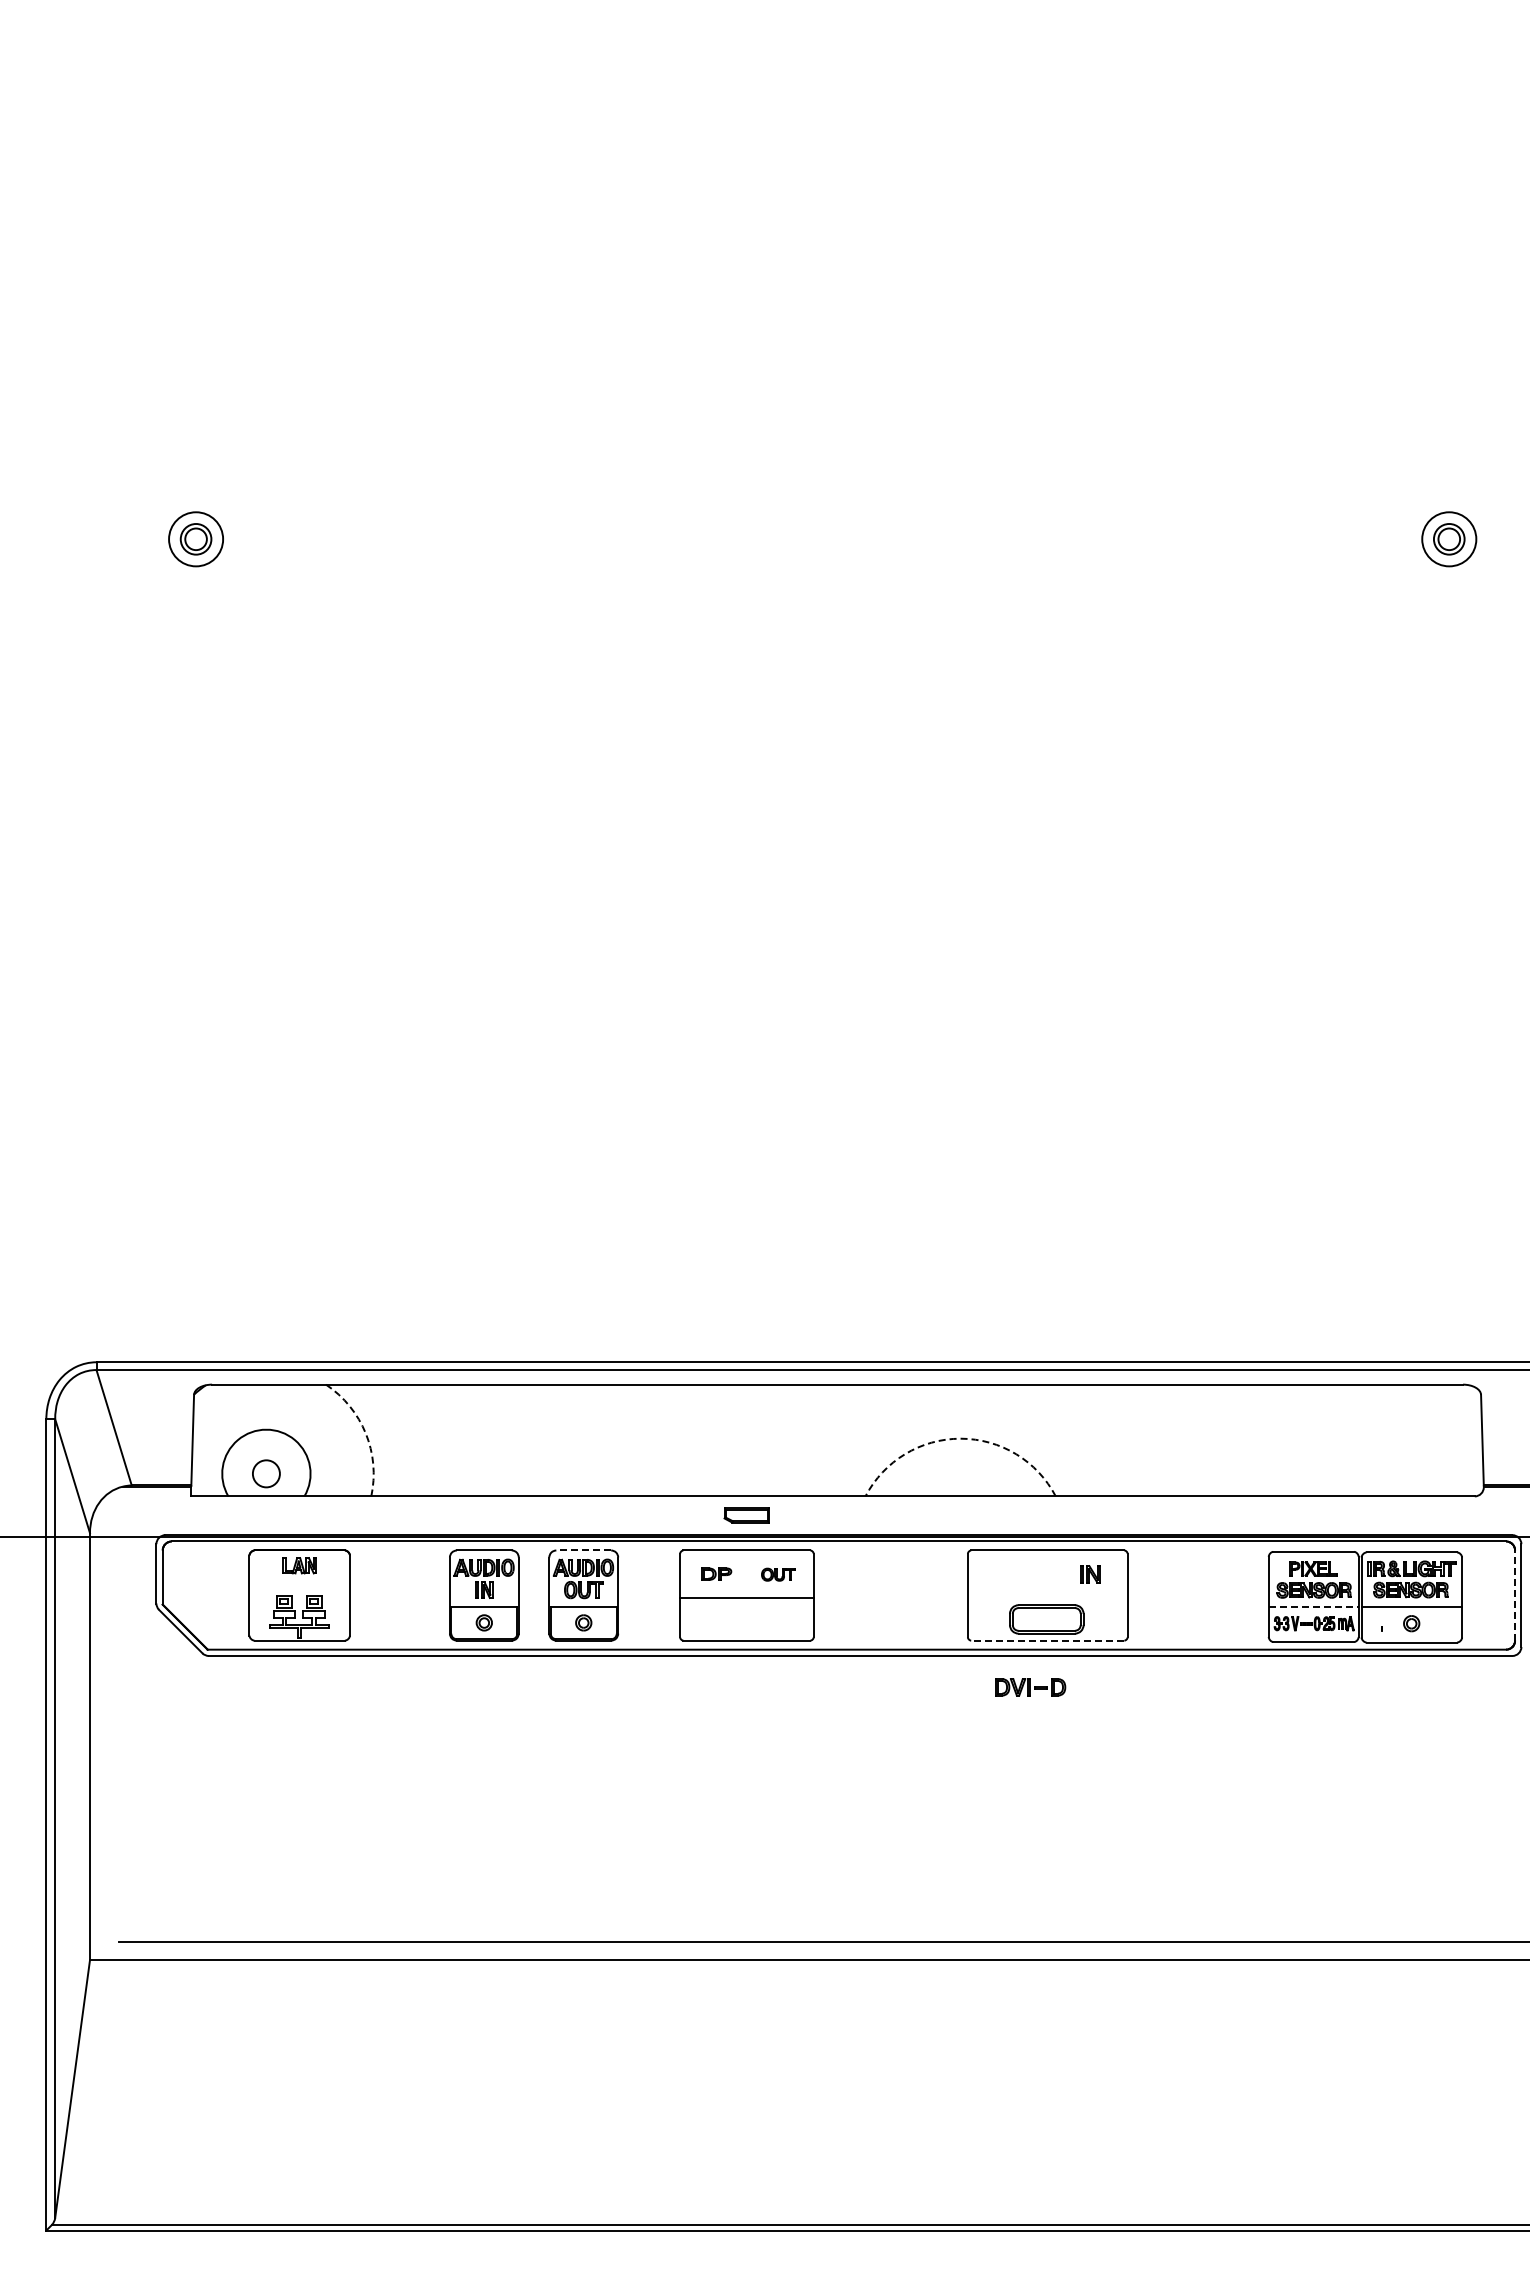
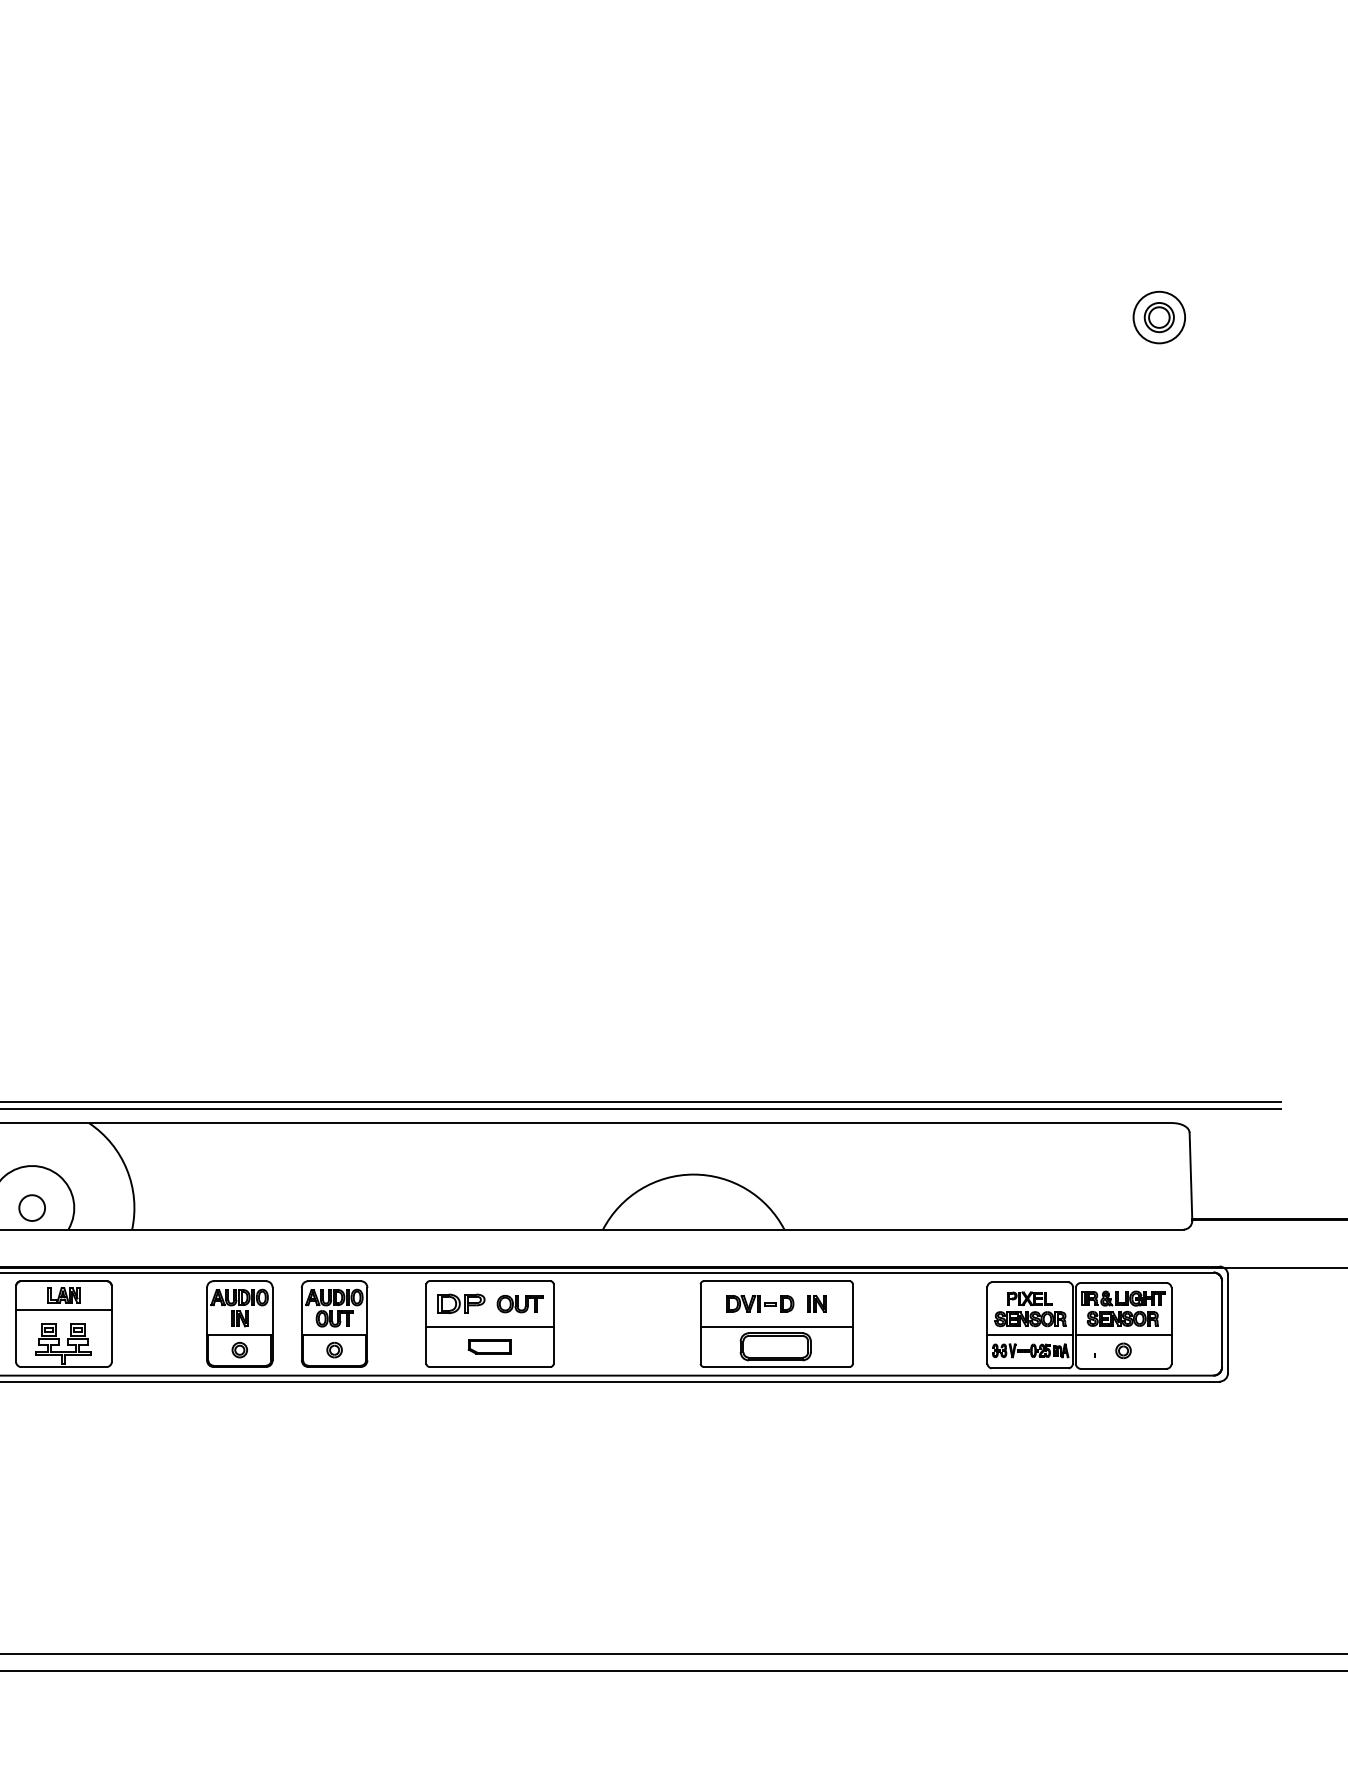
arc: (365, 1433) -> (126, 1169), dashed -> solid
arc: (960, 1438) -> (693, 1174), dashed -> solid
part: (746, 1515) -> (489, 1346), moved
line: (583, 1550) -> (334, 1281), dashed -> solid
part: (716, 1573) -> (461, 1303), size x1.67
part: (778, 1574) -> (520, 1304), size x1.43
line: (299, 1580) -> (63, 1309), added
line: (1515, 1595) -> (1222, 1324), dashed -> solid
line: (1047, 1598) -> (776, 1326), added
line: (1313, 1606) -> (1029, 1334), dashed -> solid
line: (1047, 1640) -> (776, 1366), dashed -> solid
part: (1030, 1687) -> (760, 1304), moved

